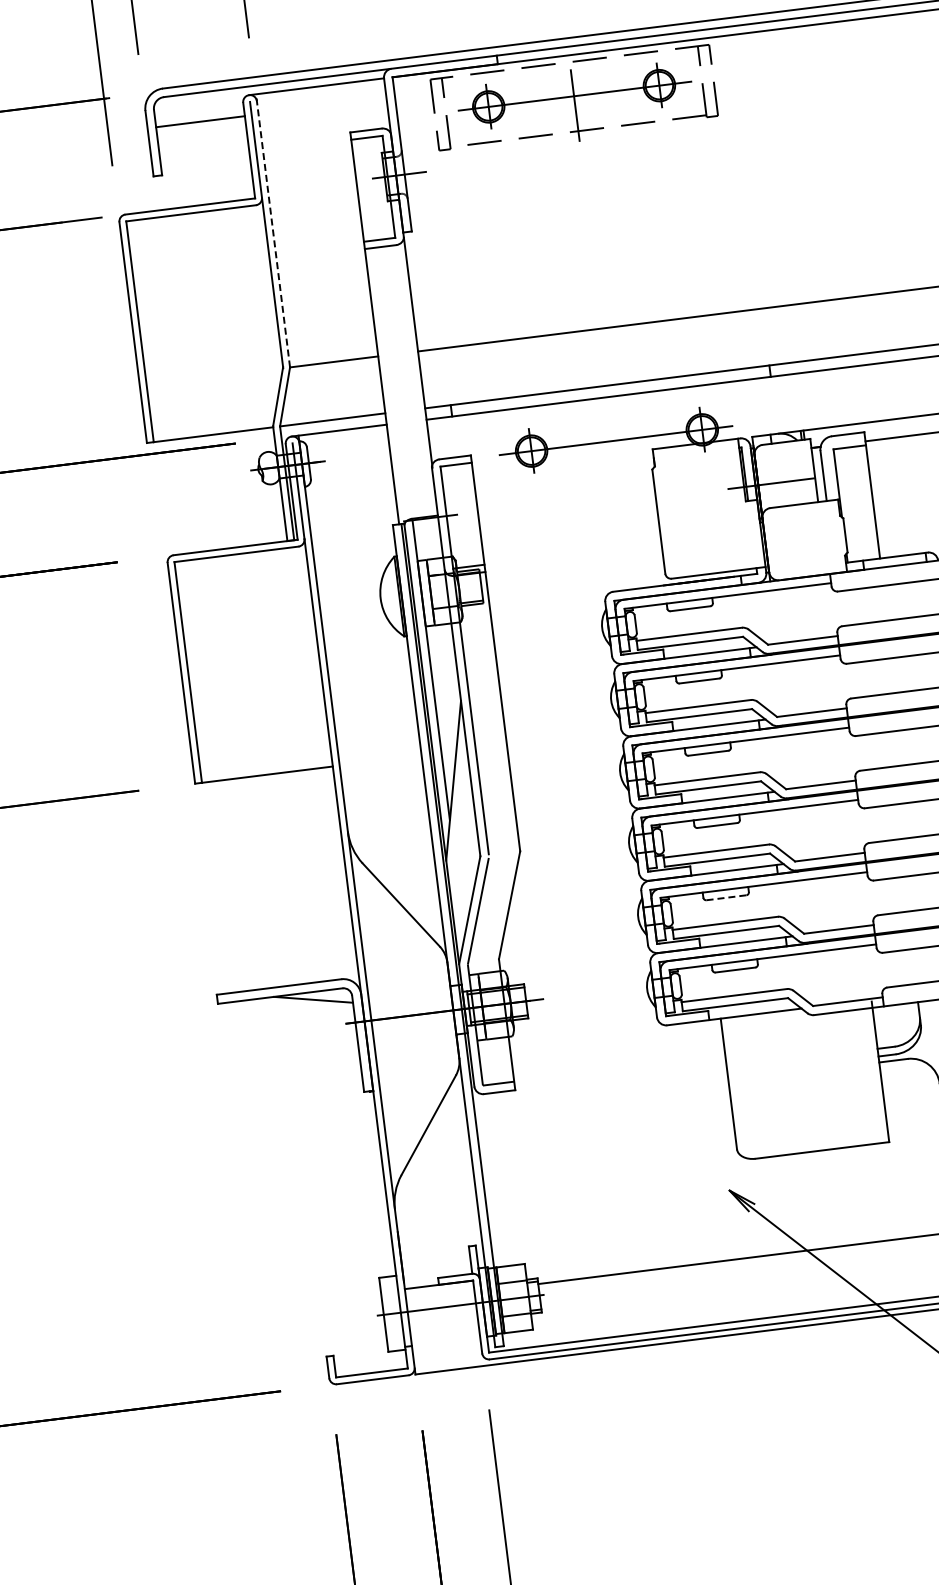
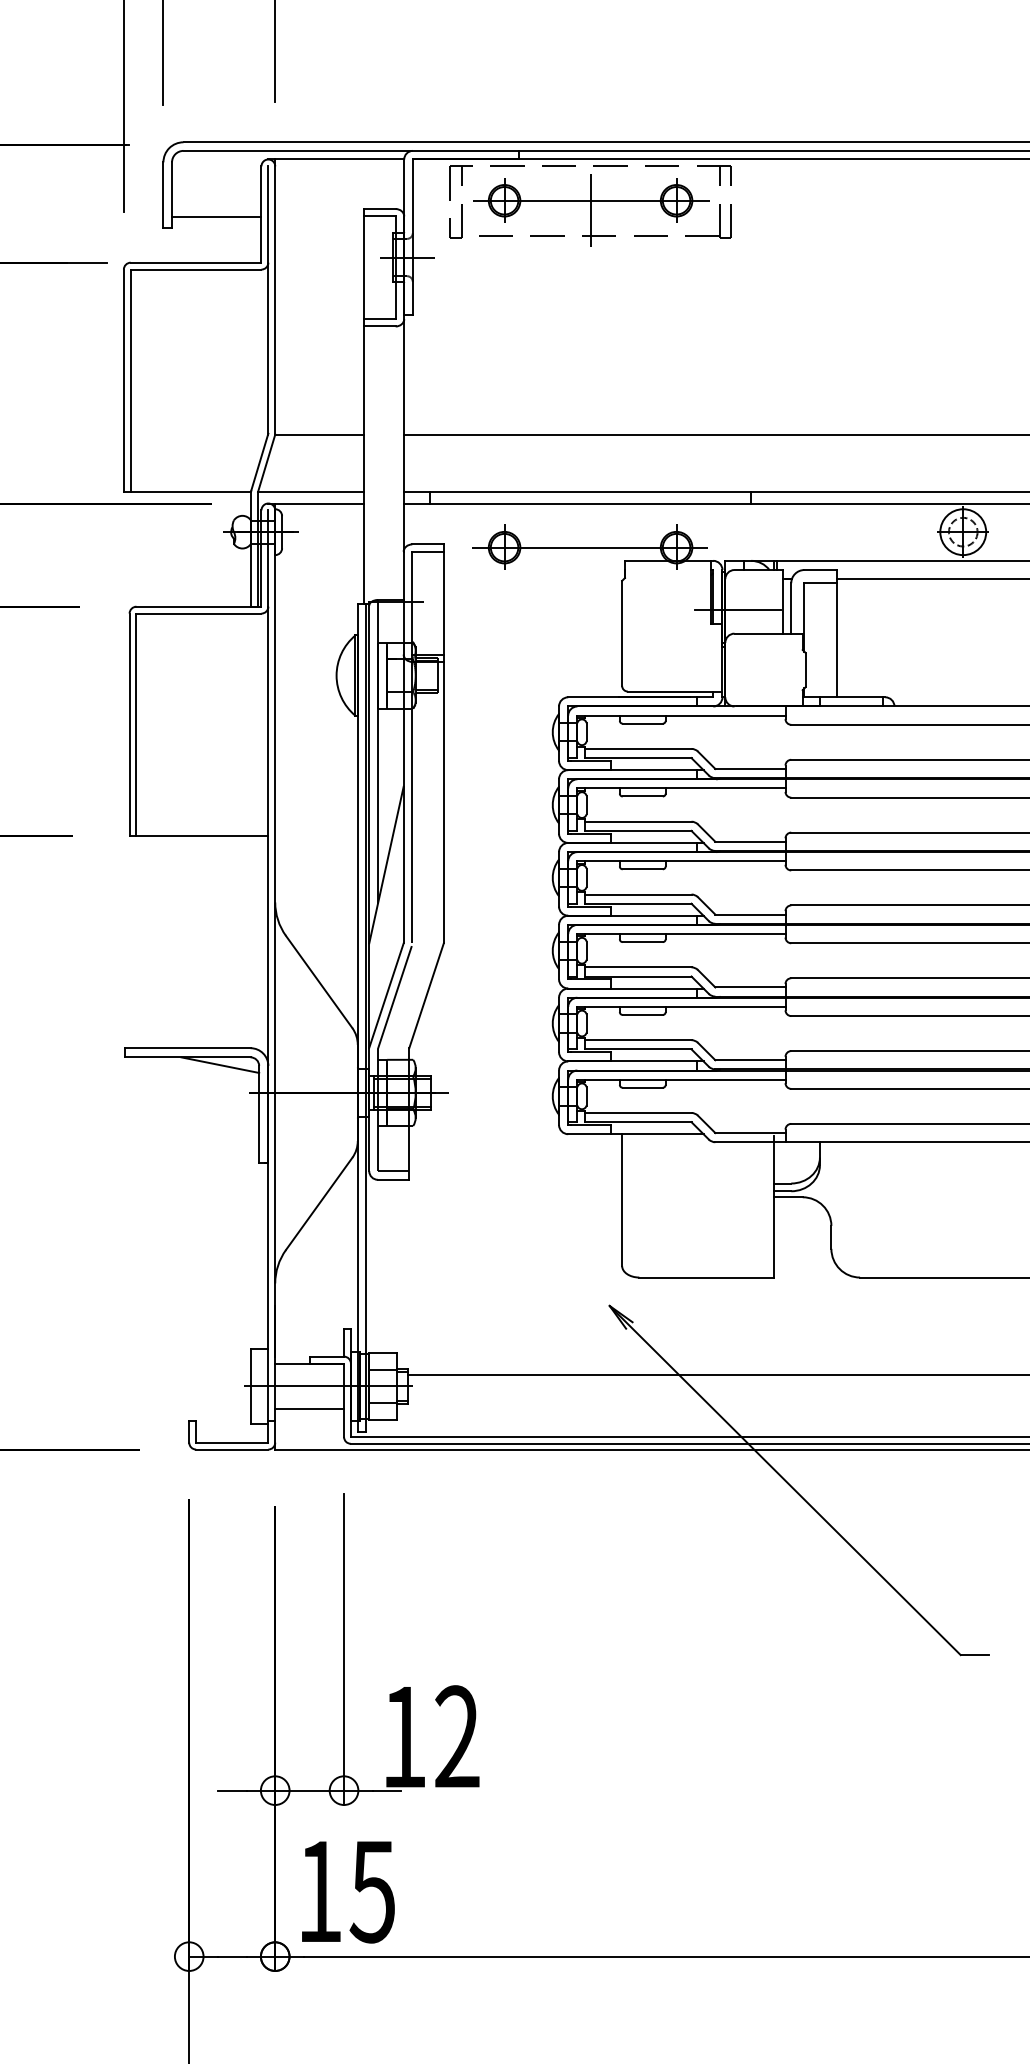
line: (200, 121) -> (216, 216), moved
line: (273, 231) -> (275, 297), dashed -> solid
line: (727, 897) -> (643, 1014), dashed -> solid
line: (444, 1330) -> (309, 1409), added

